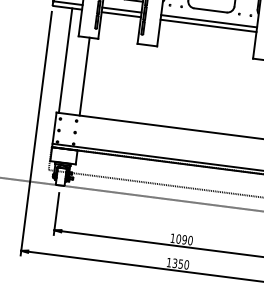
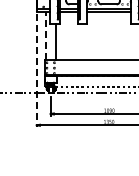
line: (64, 59) -> (45, 35), solid -> dashed
line: (35, 132) -> (36, 70), solid -> dashed

